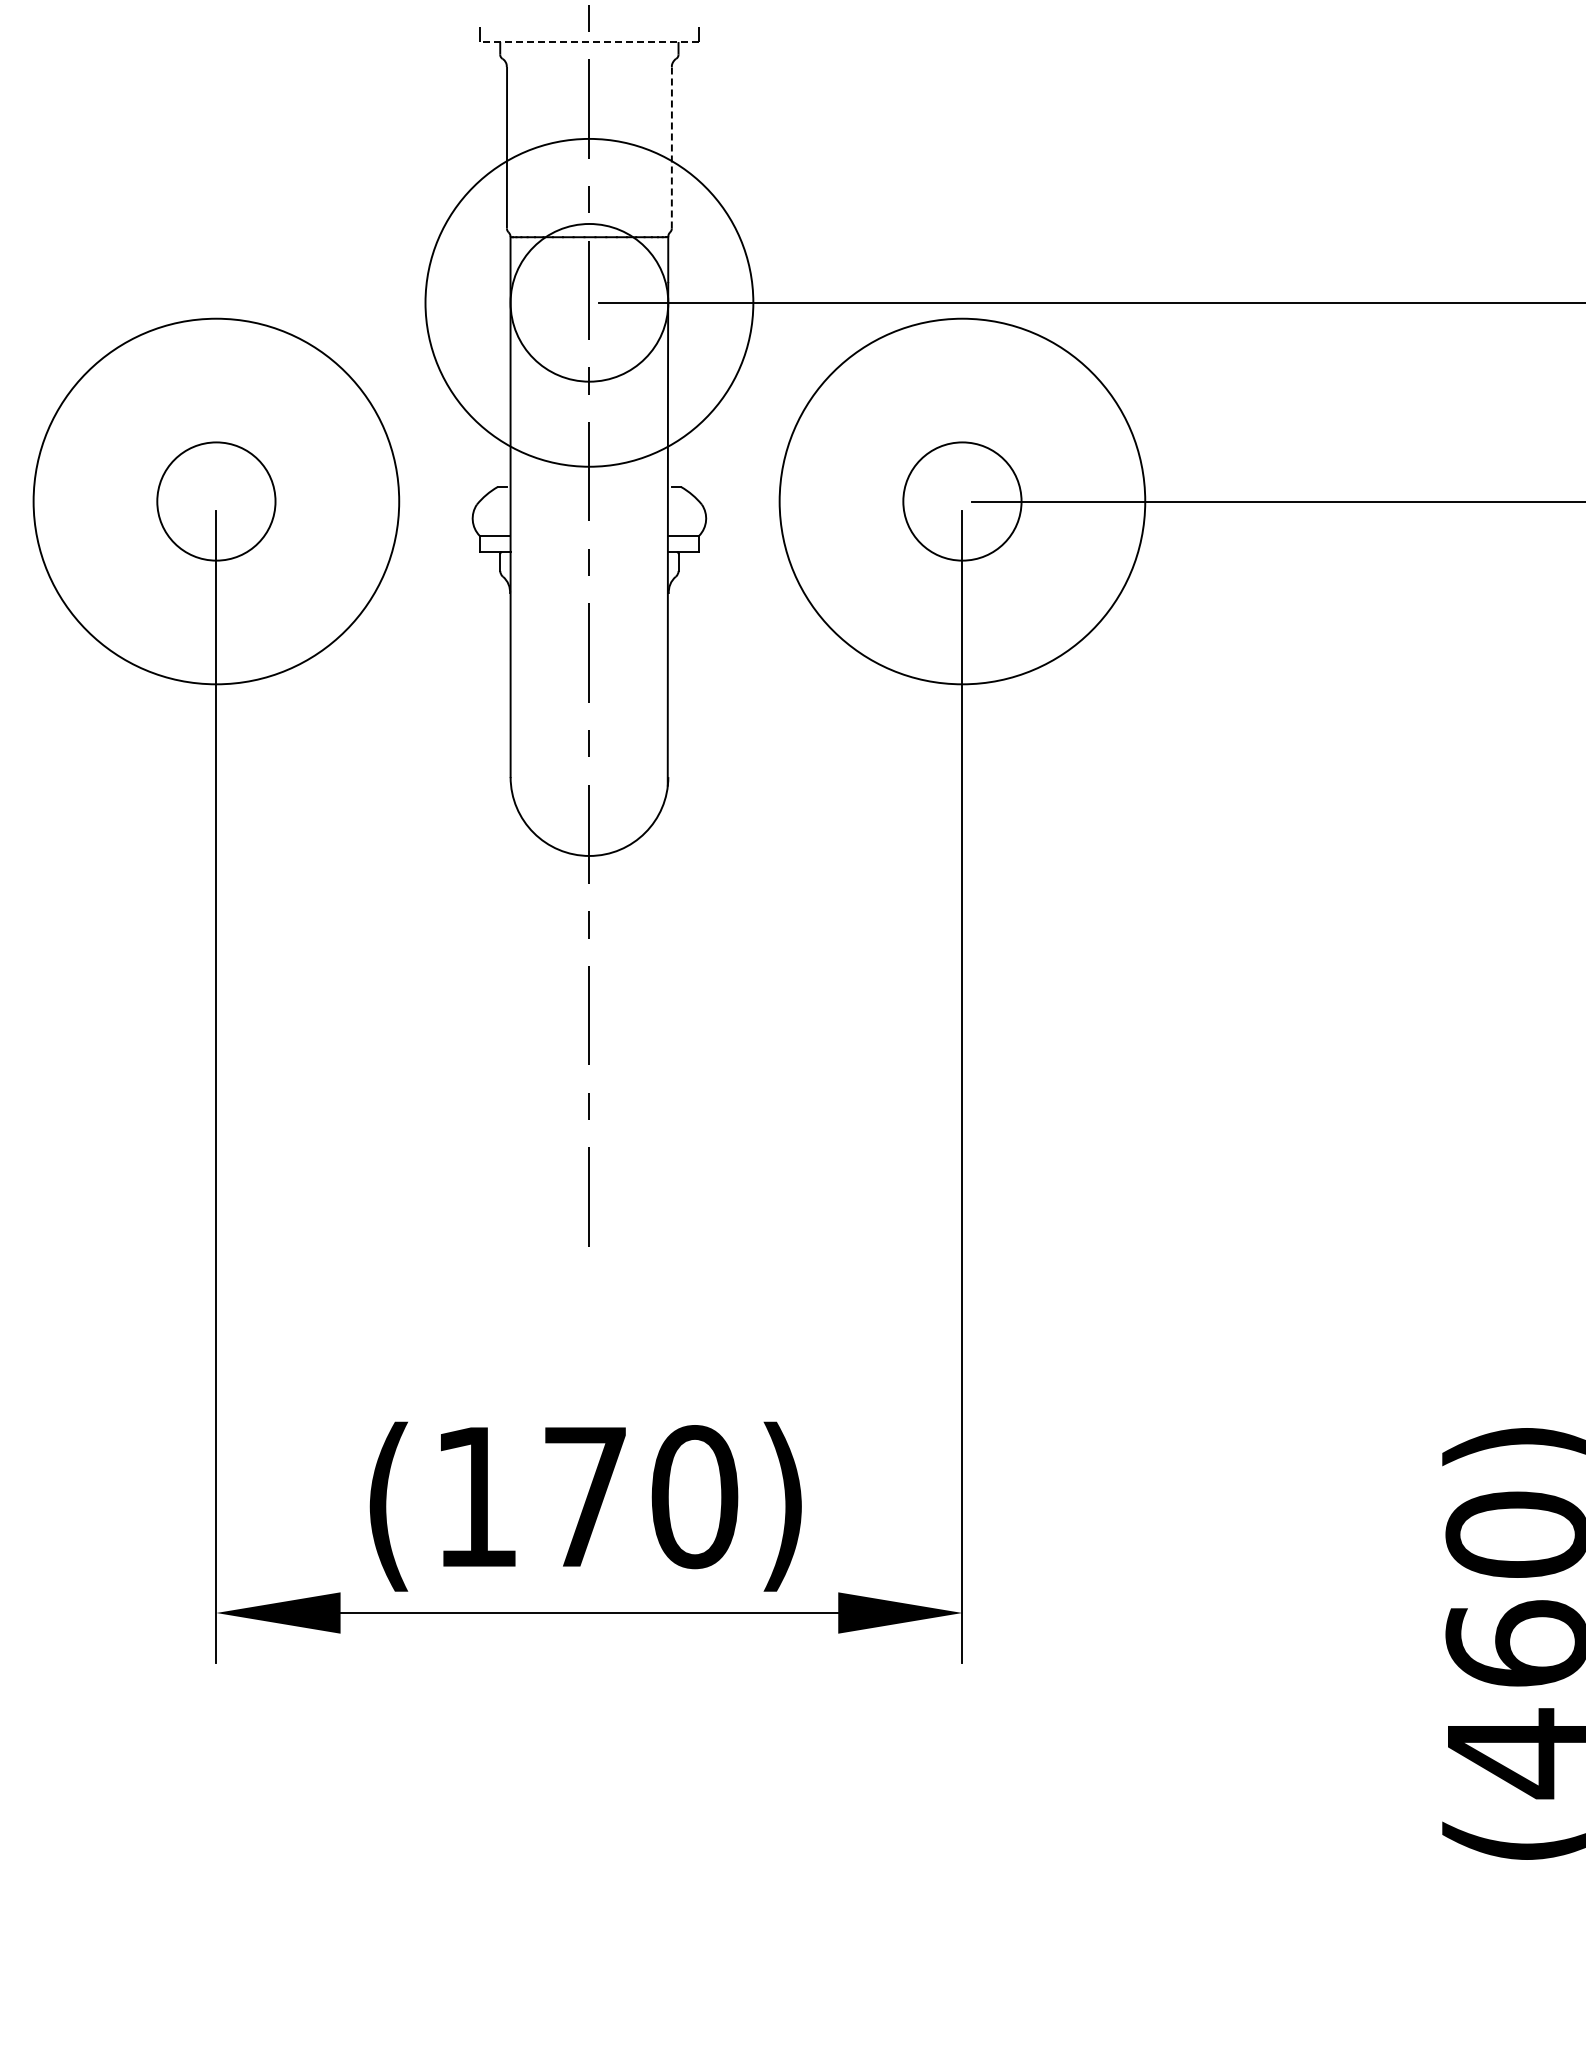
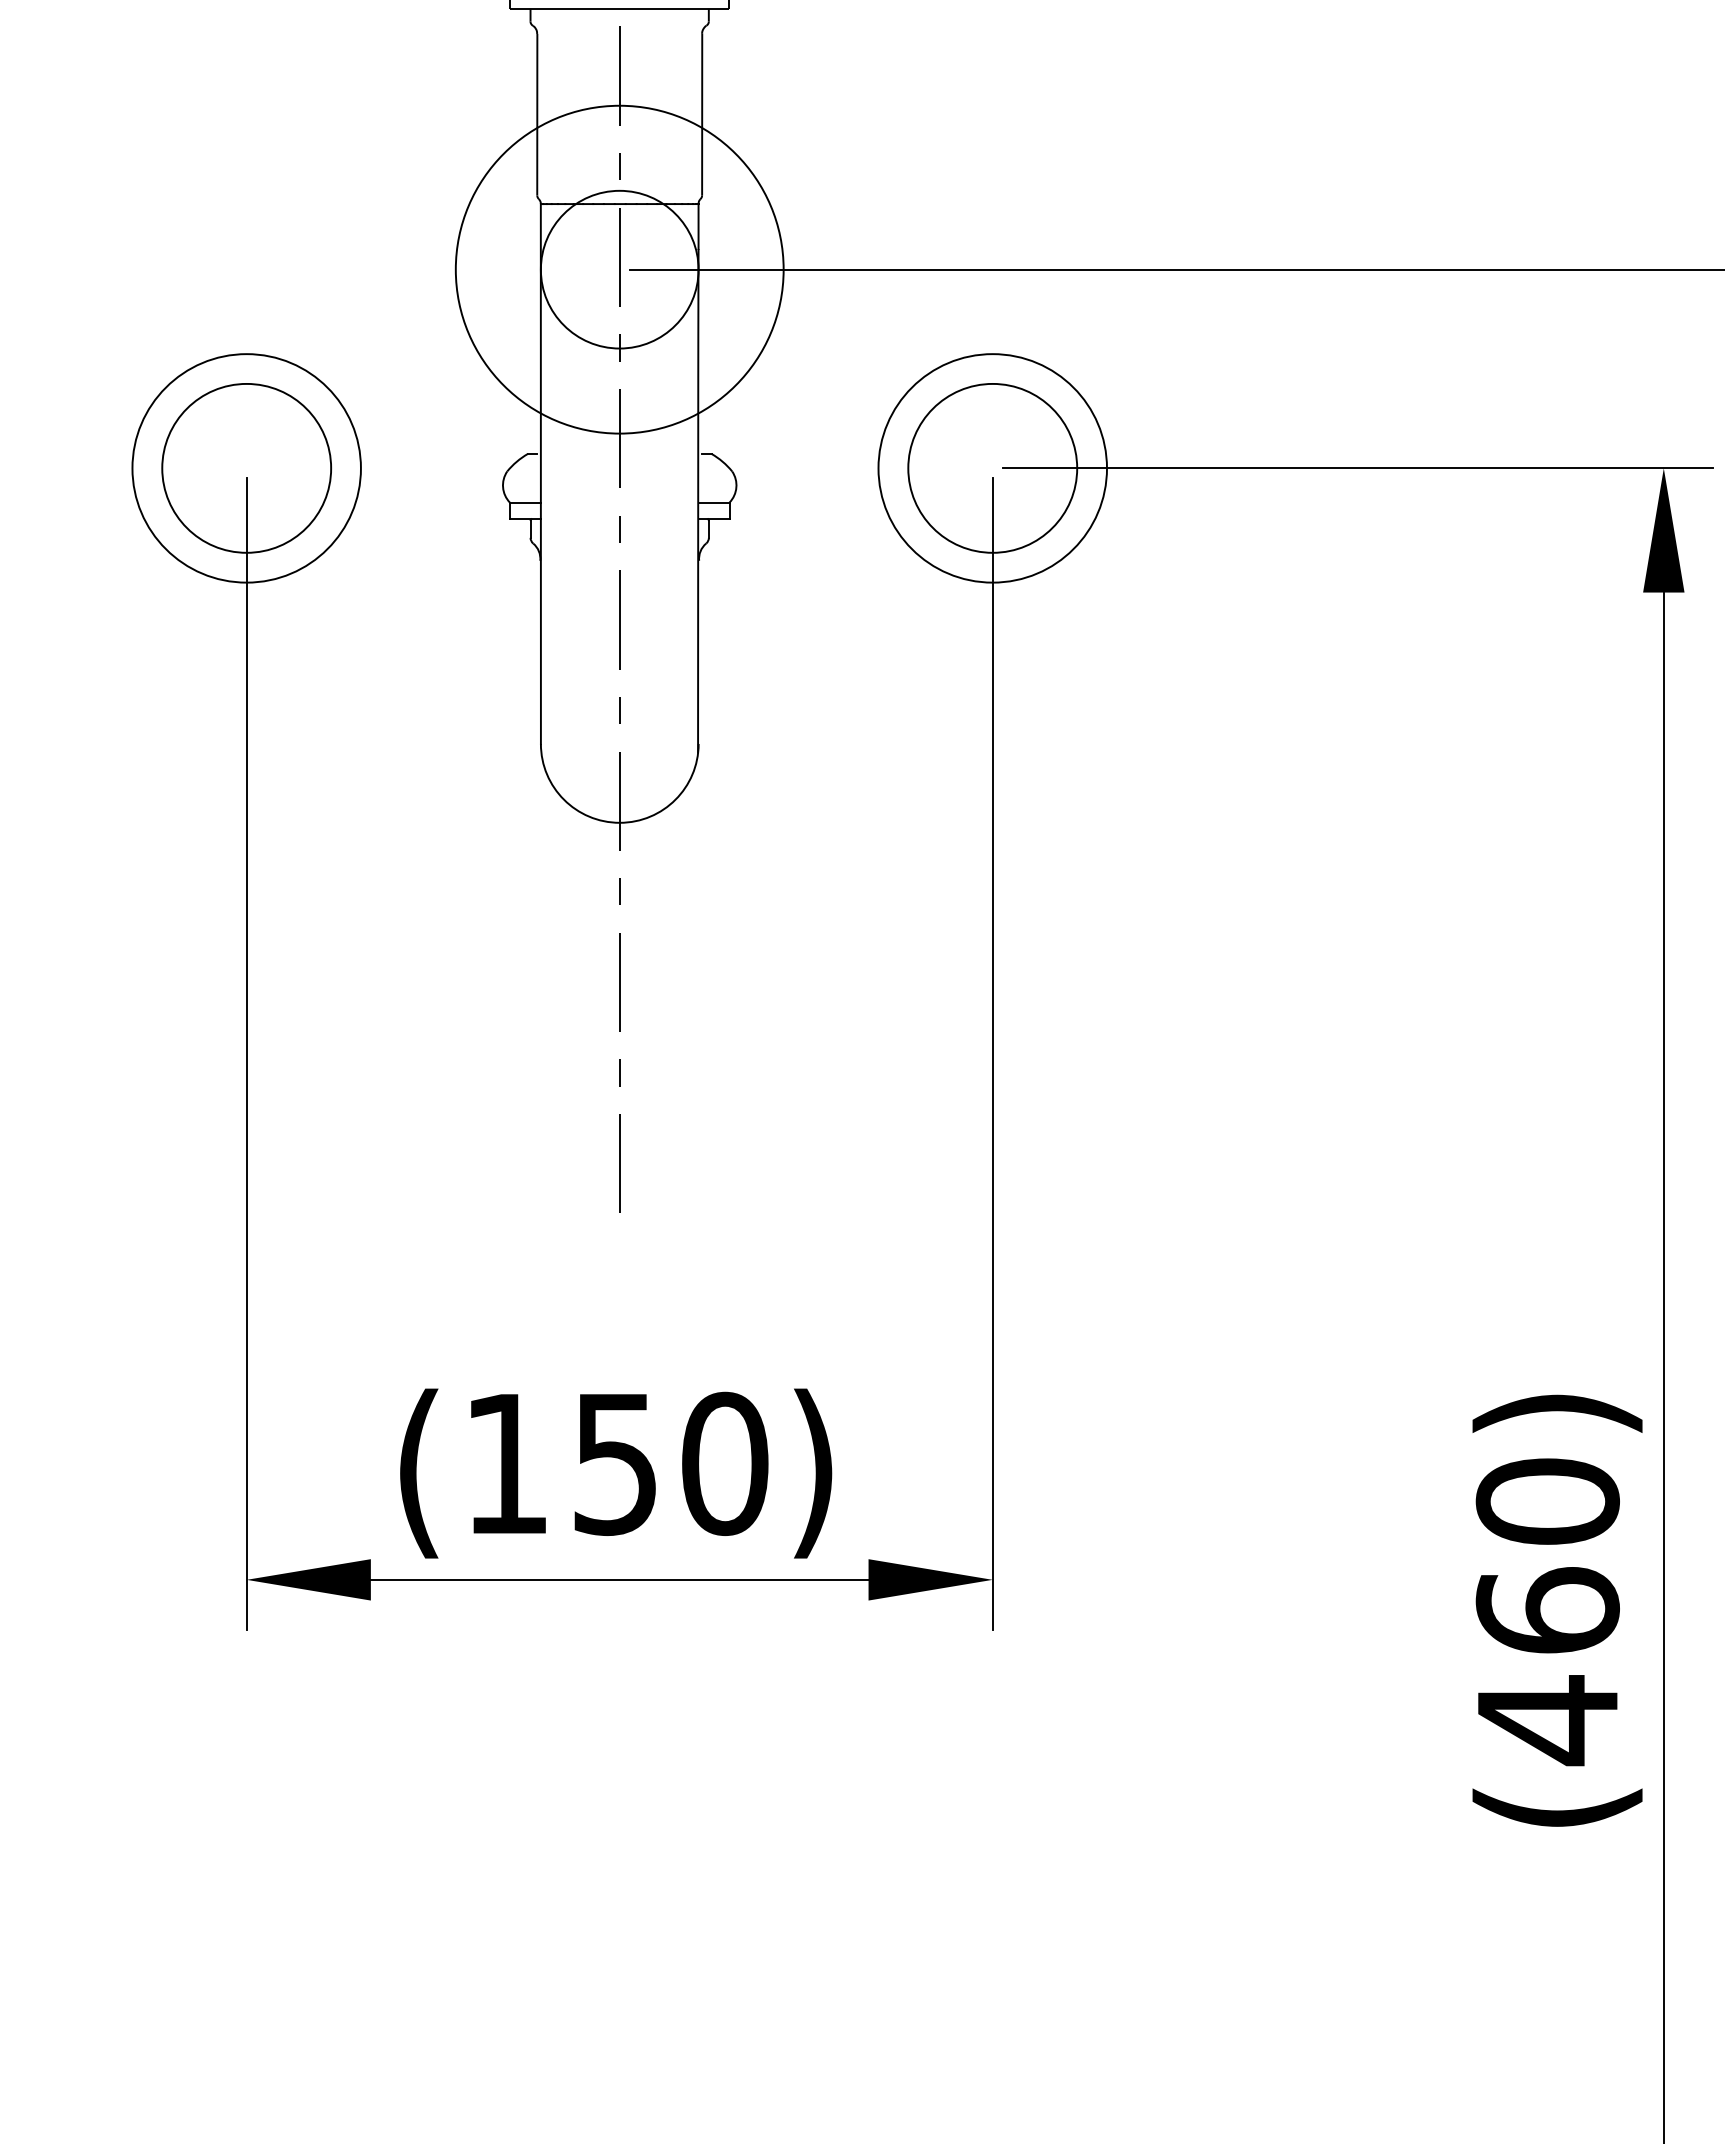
line: (589, 41) -> (619, 8), dashed -> solid
line: (672, 147) -> (702, 114), dashed -> solid
circle: (216, 500) -> (246, 467), size x1.43
circle: (962, 500) -> (992, 467), size x1.43
circle: (216, 501) -> (246, 468), size x0.62
circle: (962, 501) -> (992, 468), size x0.62
text: (585, 1497) -> (615, 1464), (170) -> (150)

